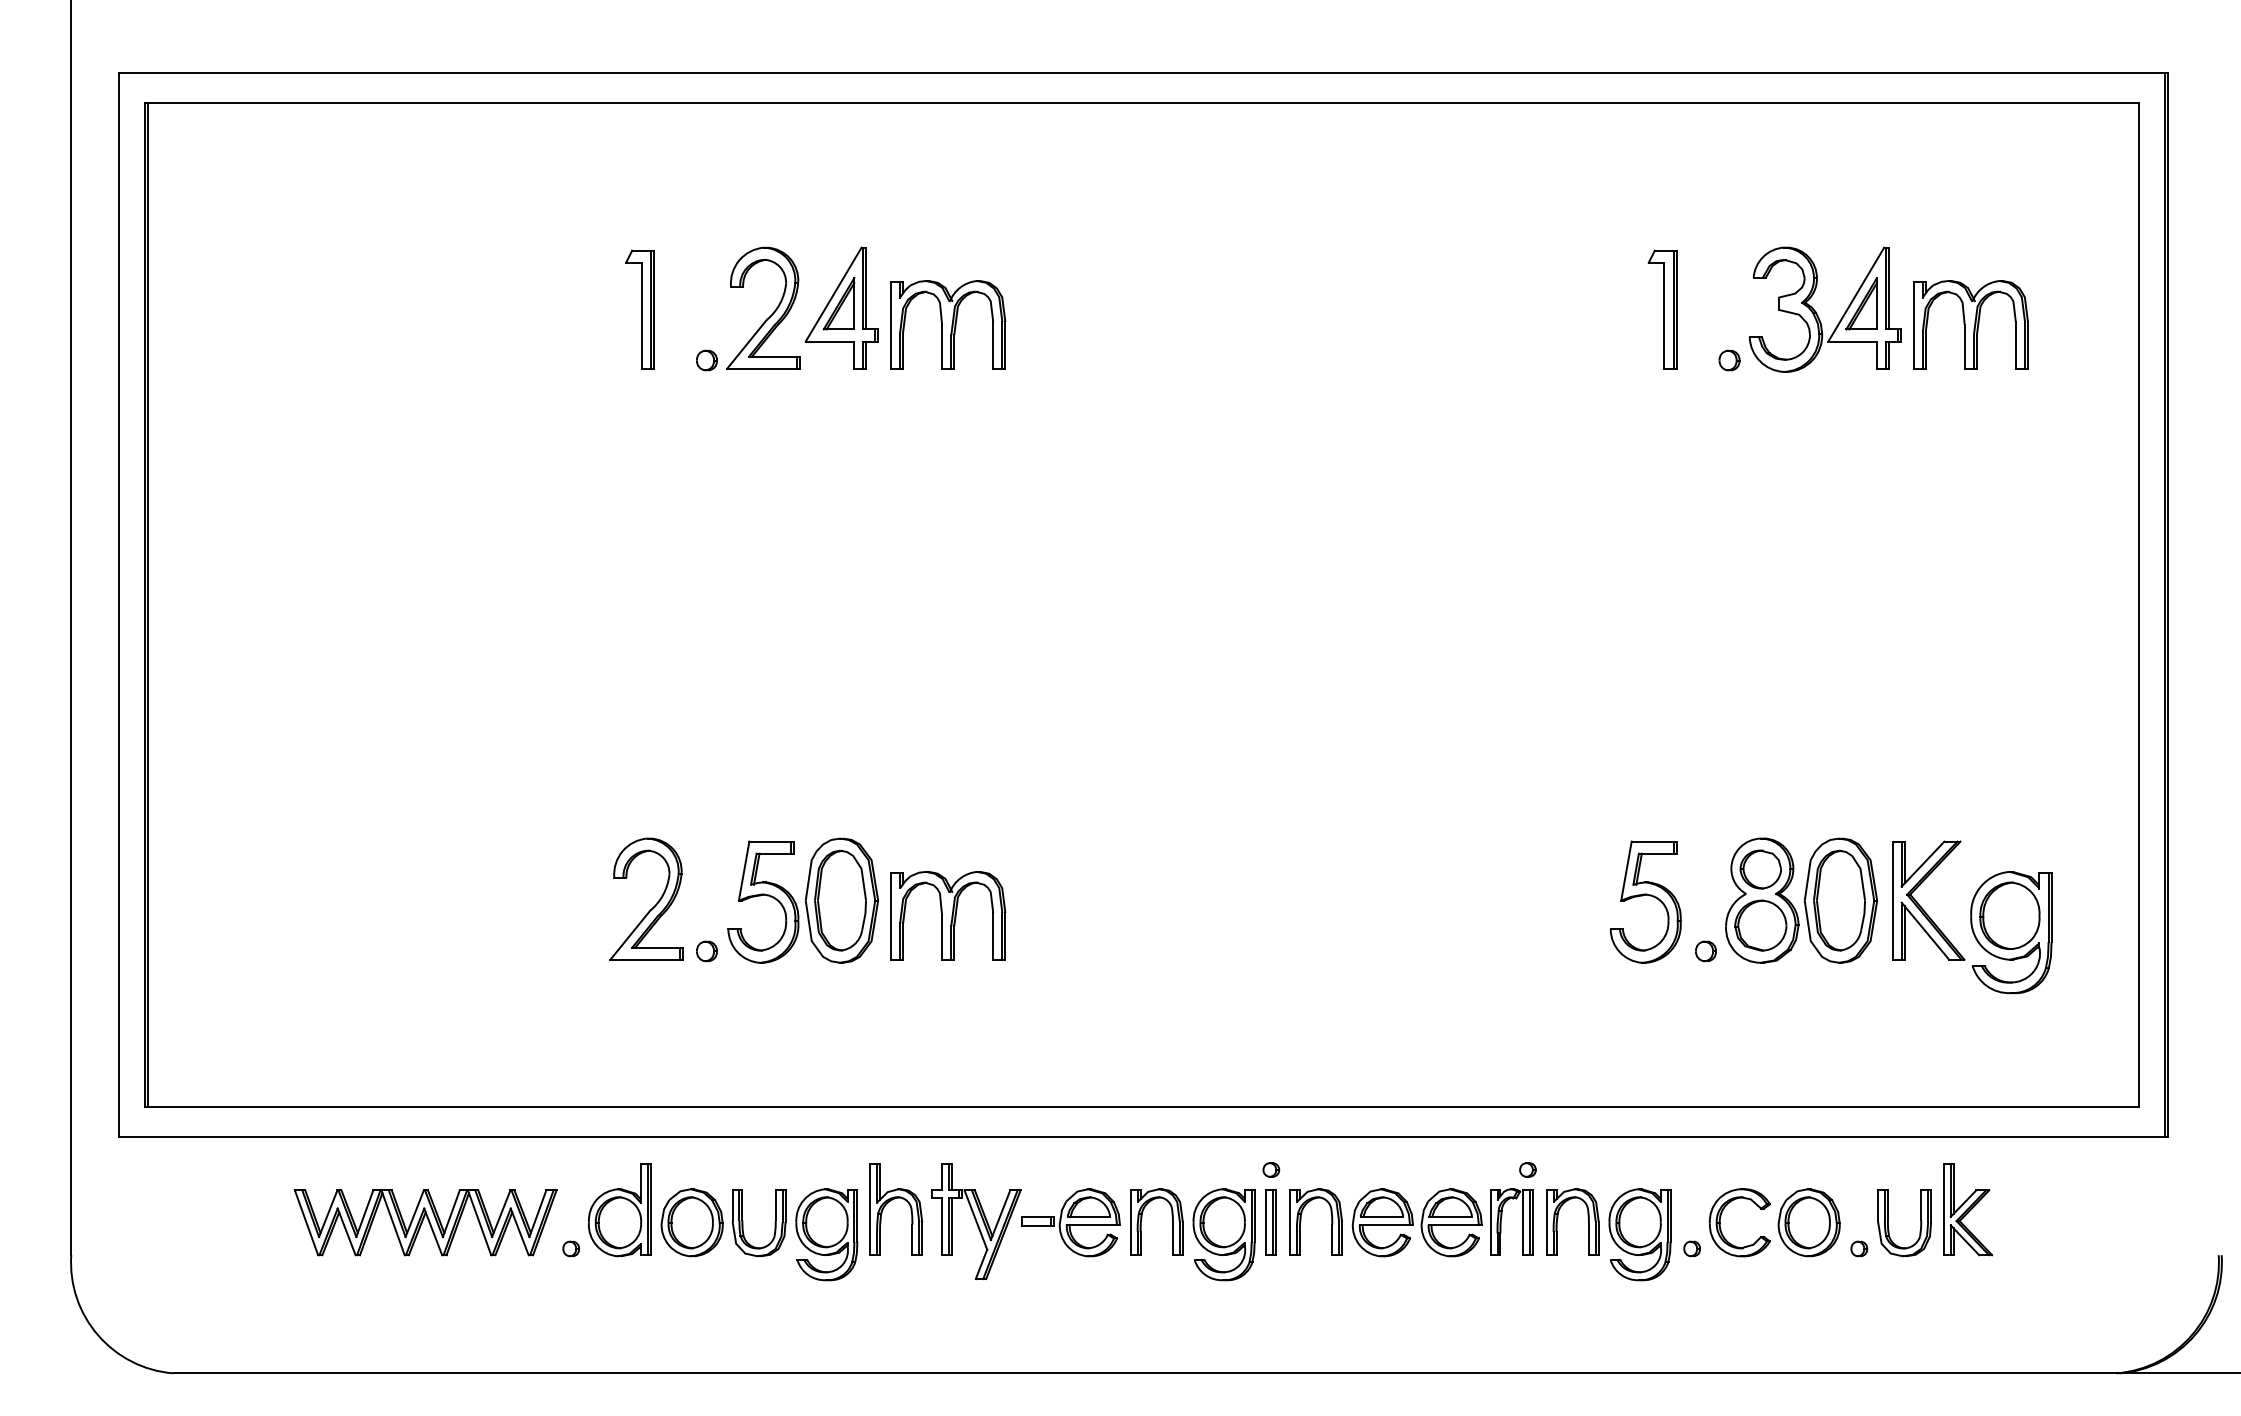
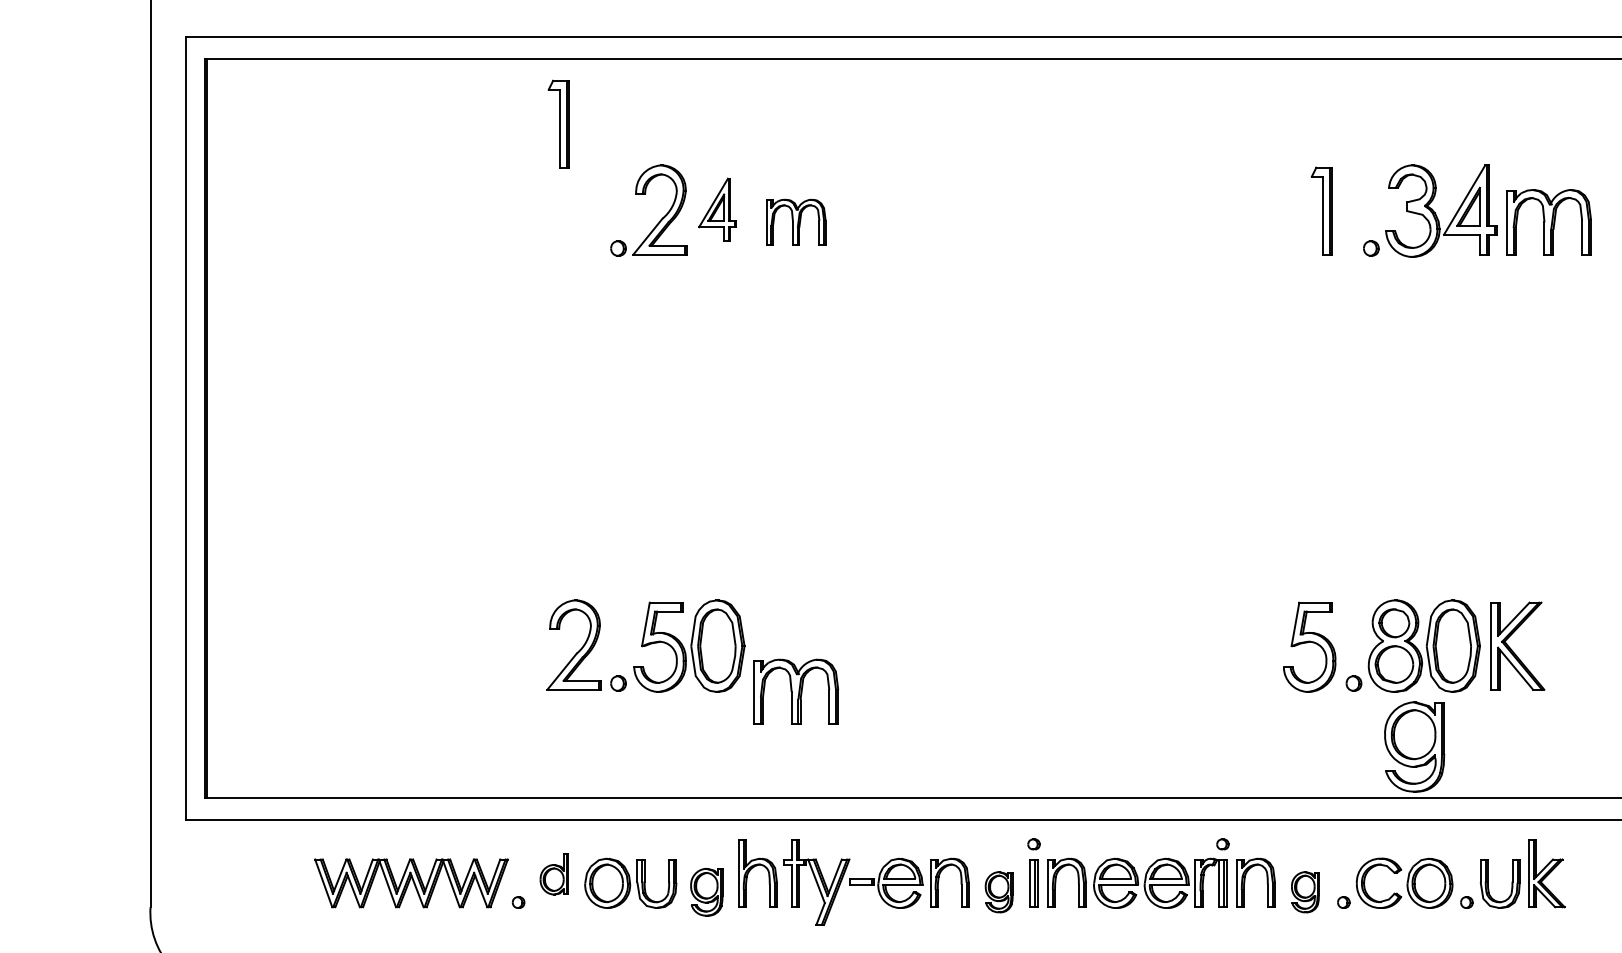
part: (841, 307) -> (717, 209), size x0.7
part: (639, 309) -> (558, 124), moved
part: (948, 324) -> (796, 222), size x0.7
part: (948, 915) -> (796, 691), moved
part: (2011, 932) -> (1414, 746), moved
part: (619, 1210) -> (554, 874), size x0.6
part: (826, 1234) -> (706, 891), size x0.7
part: (1223, 1234) -> (998, 891), size x0.6
part: (1639, 1234) -> (1305, 891), size x0.6

